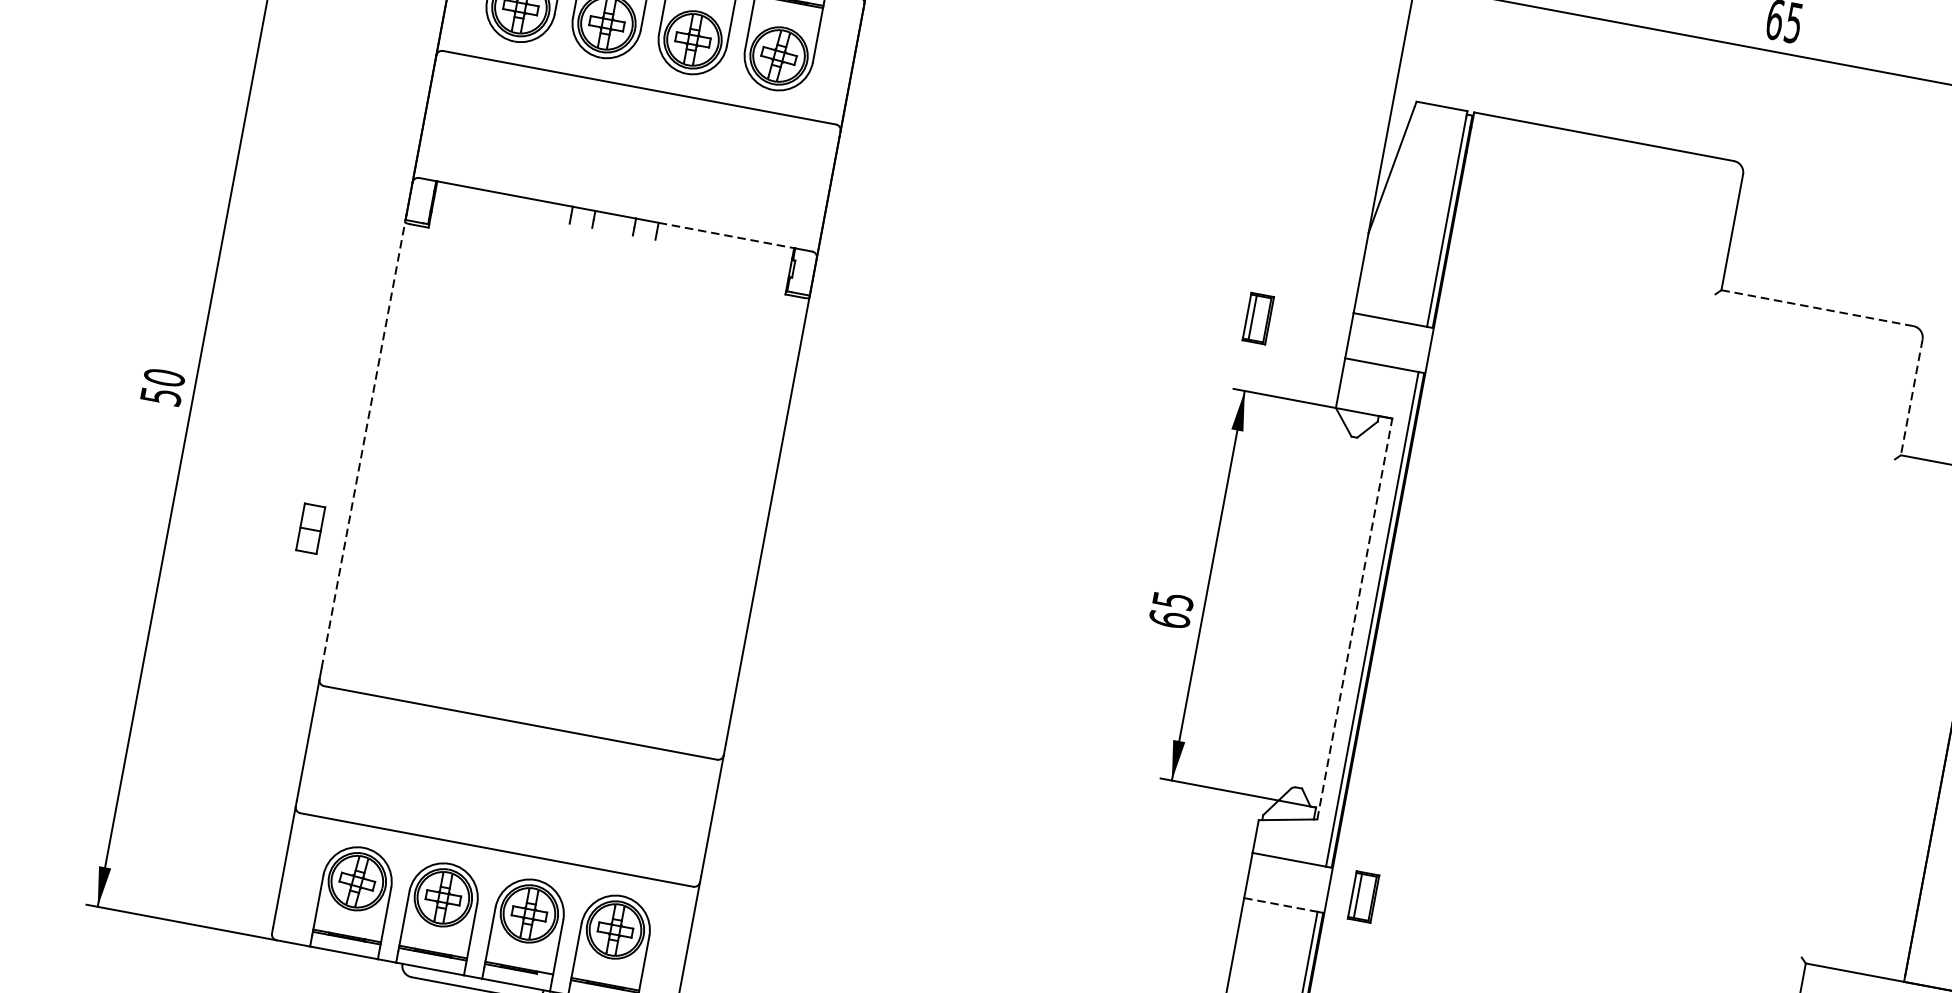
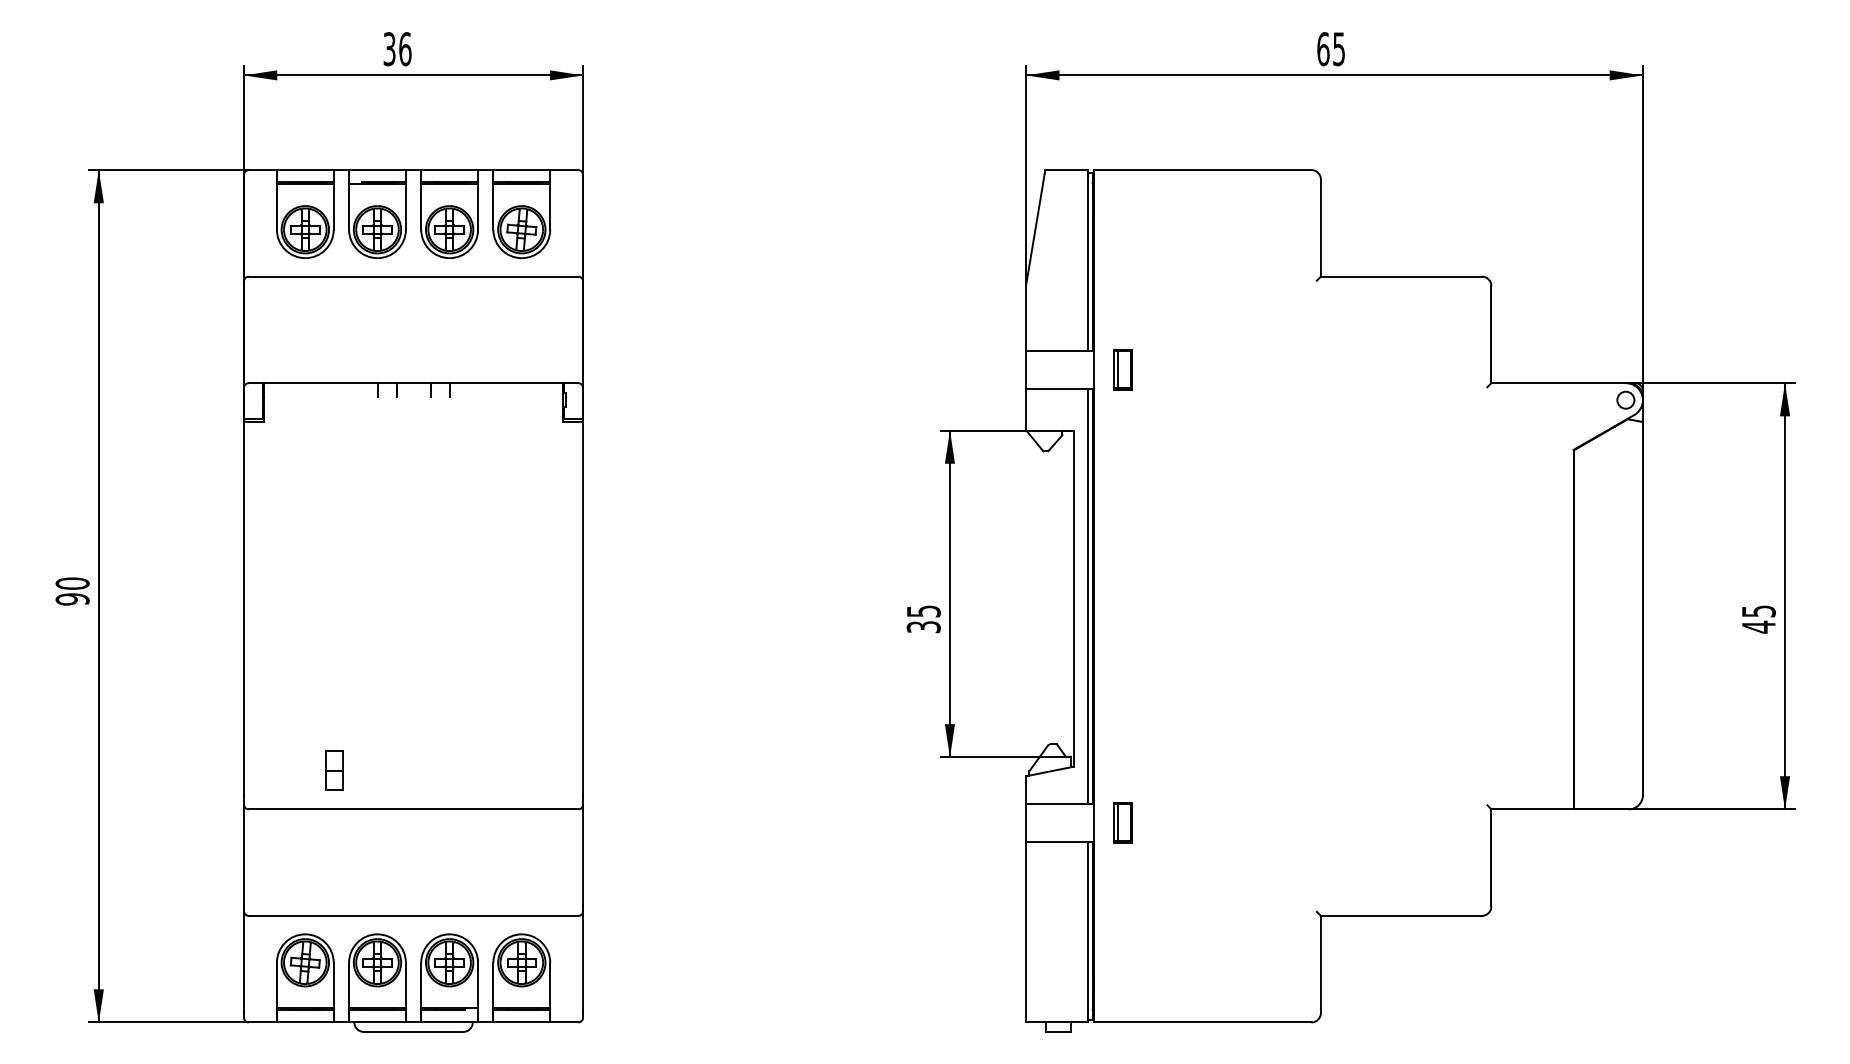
line: (726, 235) -> (506, 383), dashed -> solid
line: (1817, 308) -> (1401, 276), dashed -> solid
part: (1257, 318) -> (1122, 369), moved
text: (160, 396) -> (72, 599), 50 -> 90
line: (1911, 397) -> (1491, 334), dashed -> solid
line: (363, 445) -> (244, 608), dashed -> solid
part: (311, 528) -> (334, 770), moved
text: (1169, 618) -> (923, 626), 65 -> 35
line: (1354, 618) -> (1073, 598), dashed -> solid
line: (1281, 904) -> (1057, 841), dashed -> solid

